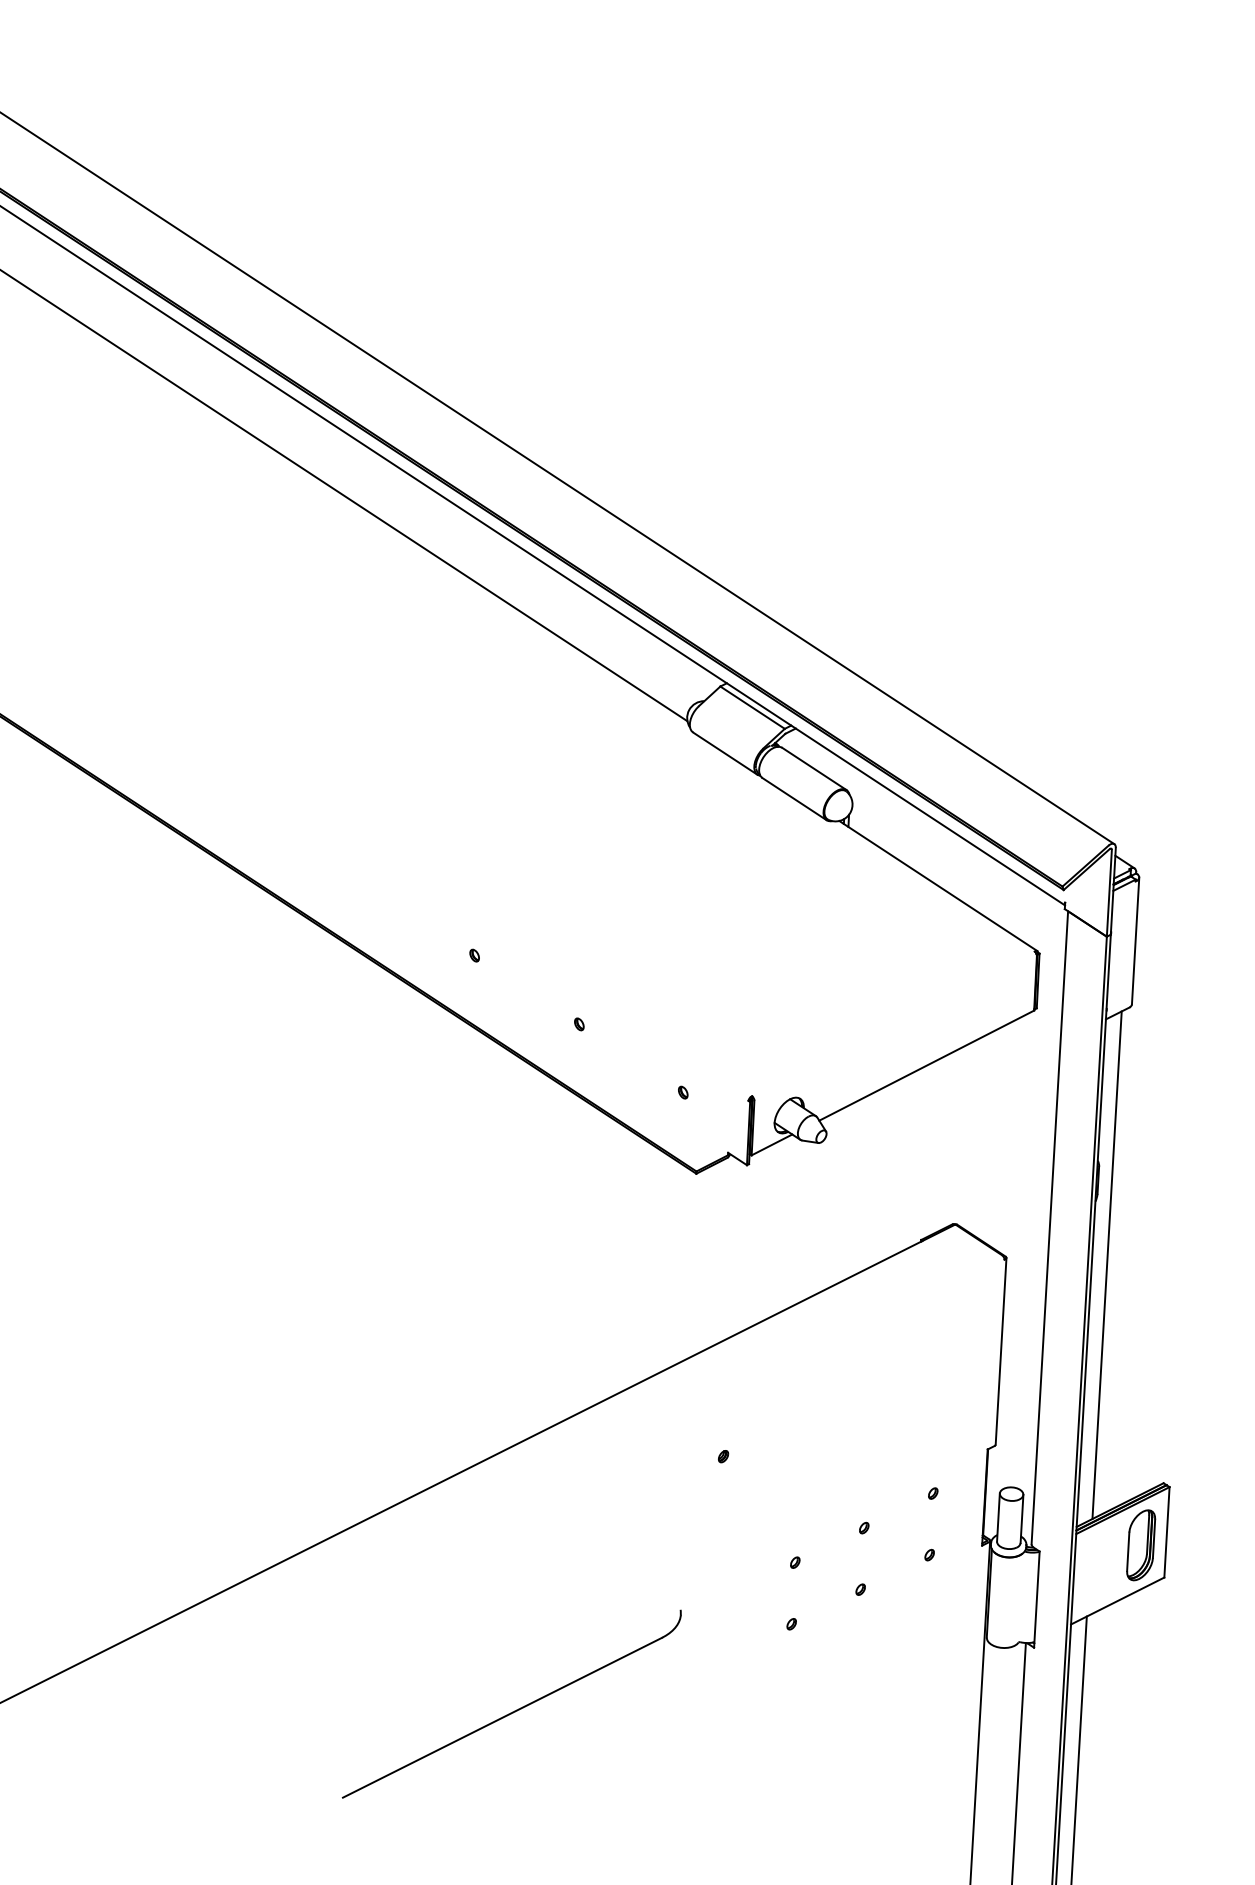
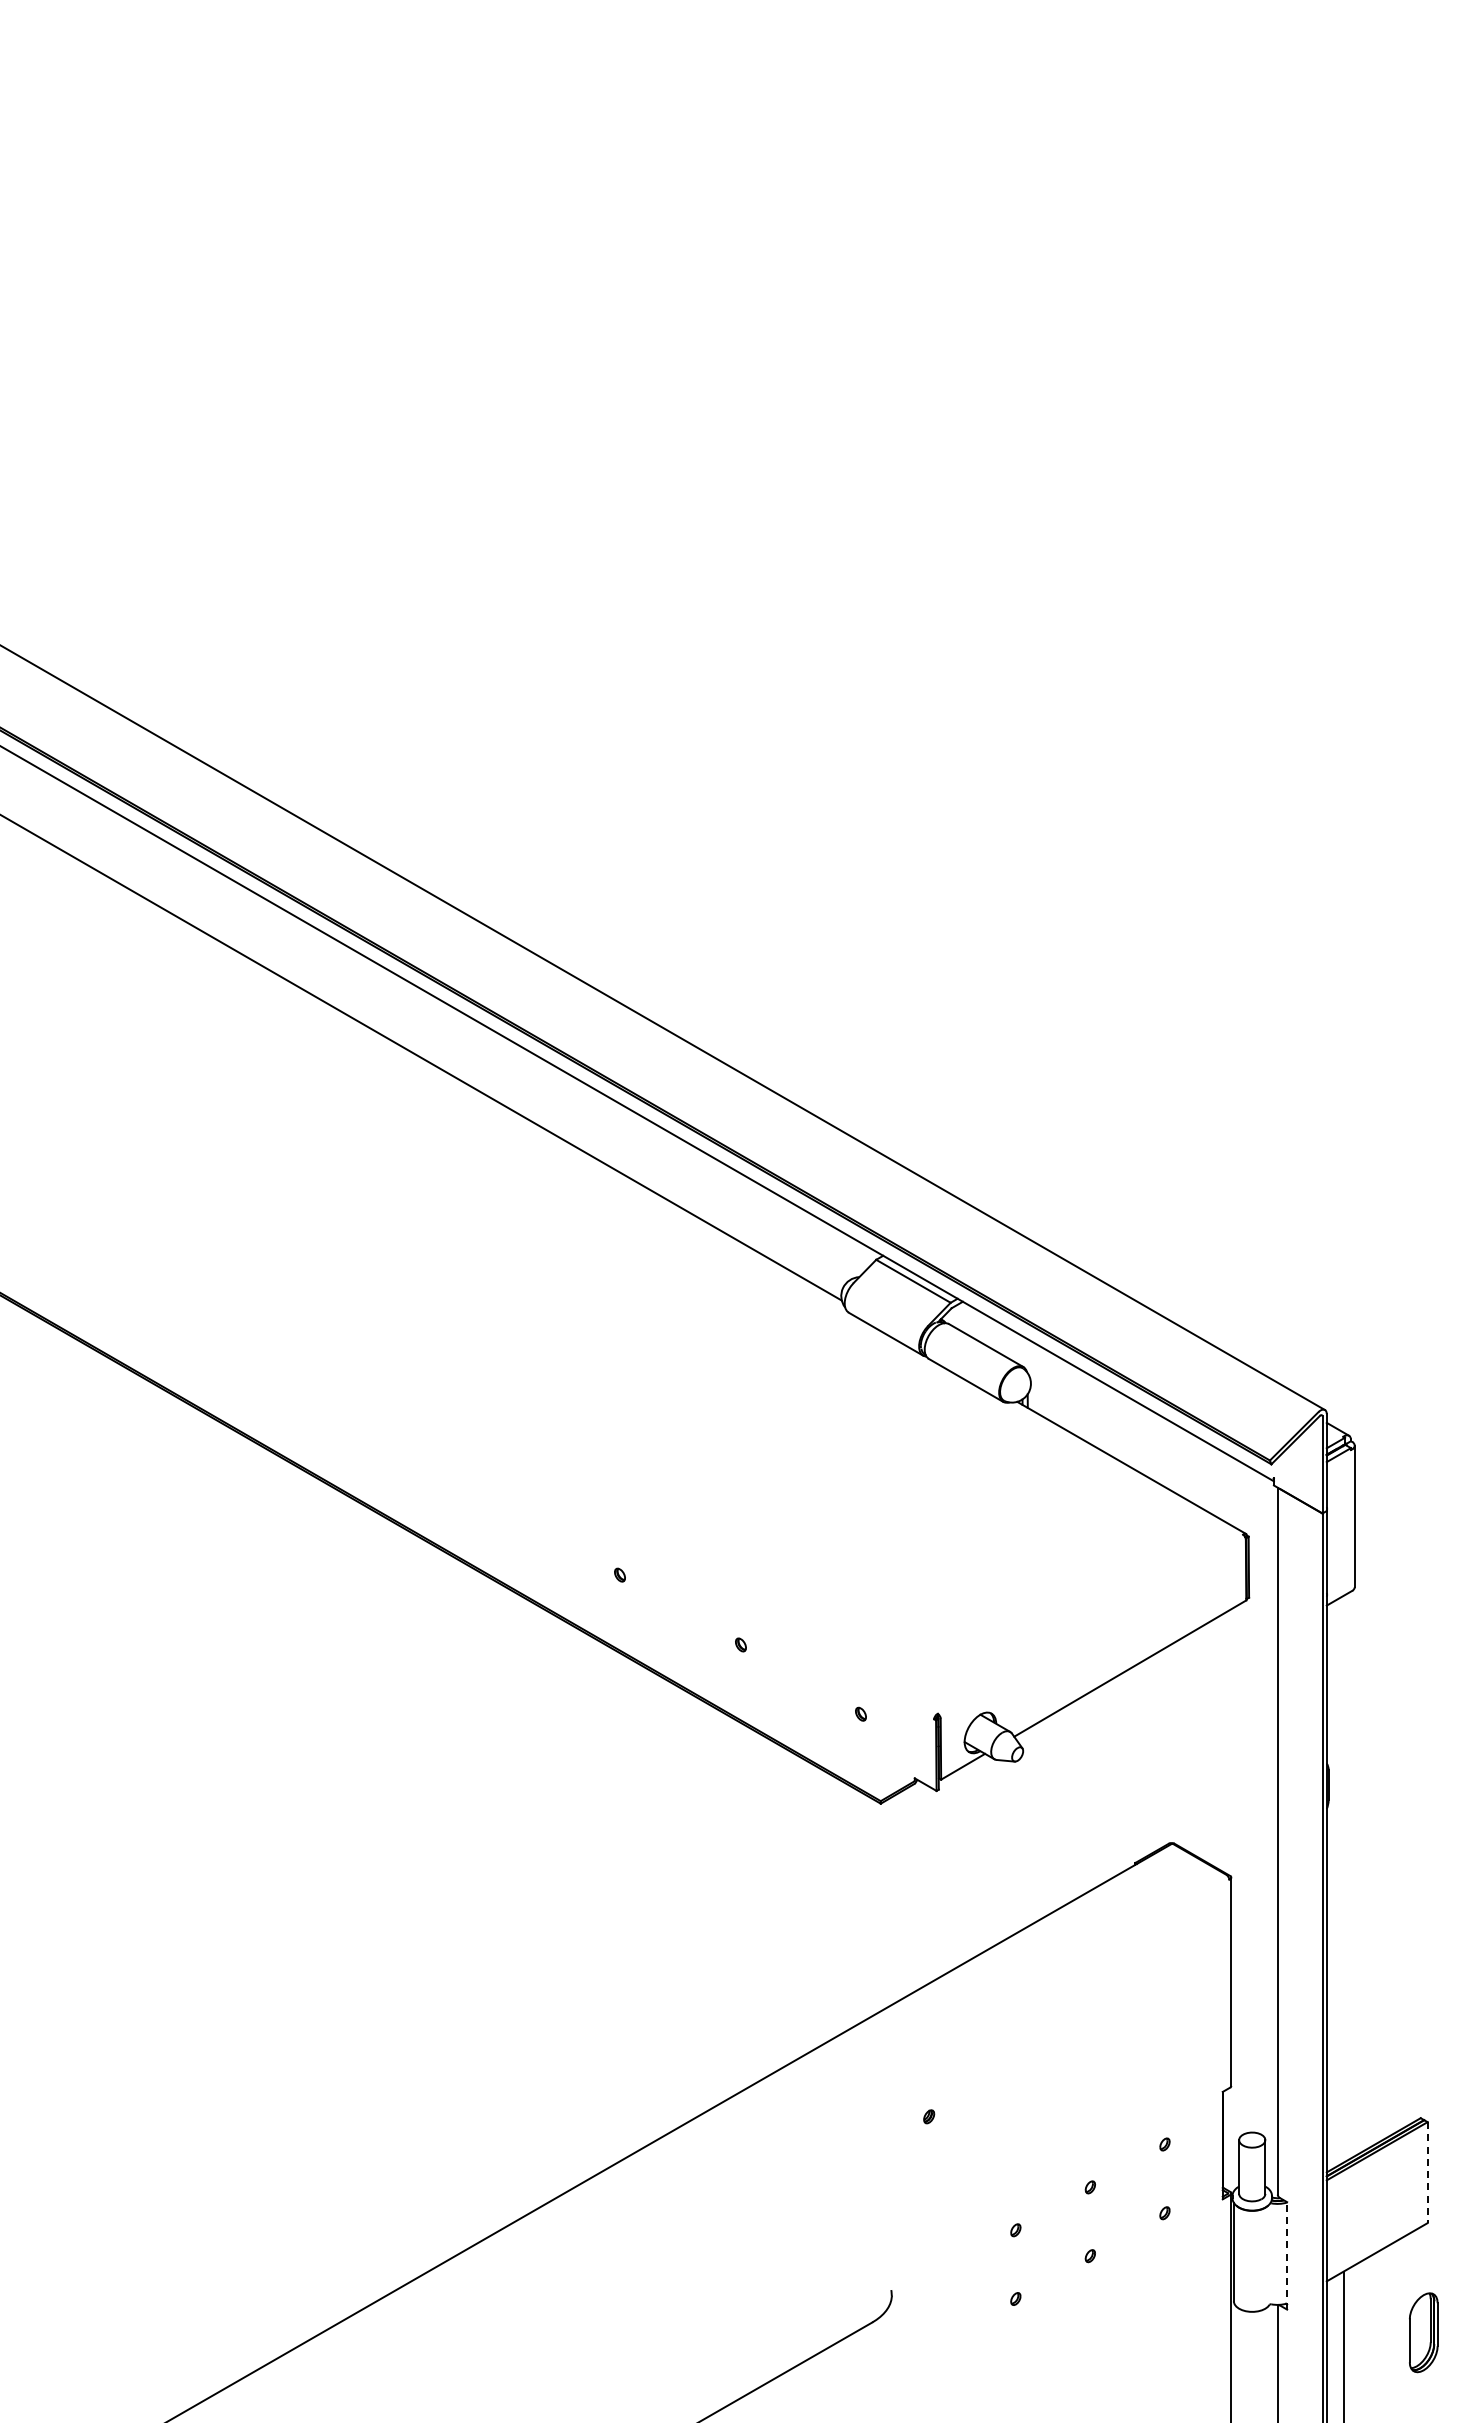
line: (1106, 1264) -> (1343, 1878), removed
line: (1166, 1533) -> (1427, 2173), solid -> dashed
part: (1140, 1545) -> (1423, 2332), moved
line: (1037, 1599) -> (1287, 2255), solid -> dashed

